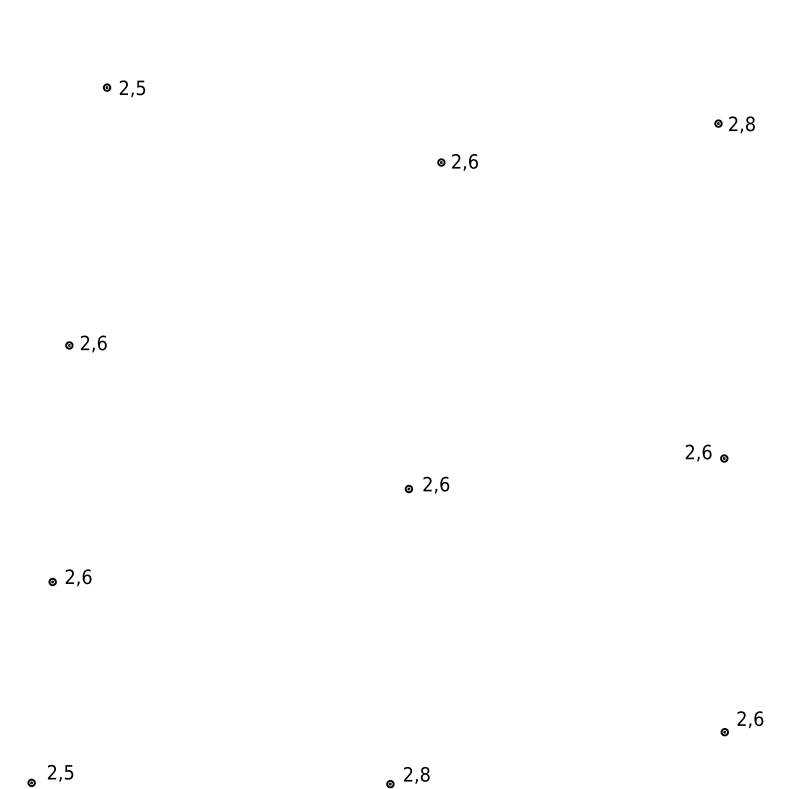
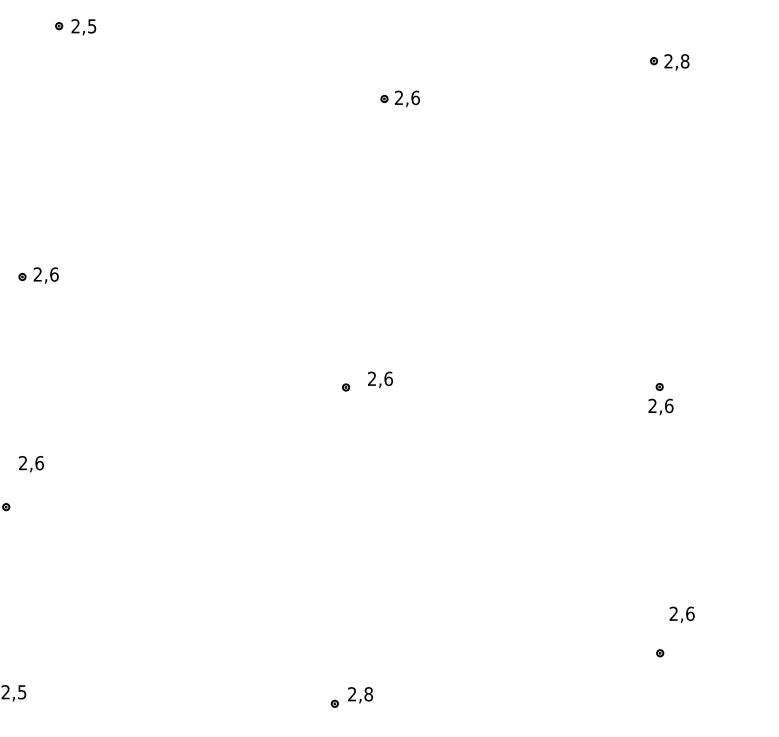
text: (698, 452) -> (660, 406), moved
text: (436, 484) -> (380, 379), moved
part: (408, 488) -> (345, 386), moved
text: (78, 577) -> (31, 463), moved
text: (750, 719) -> (682, 614), moved

